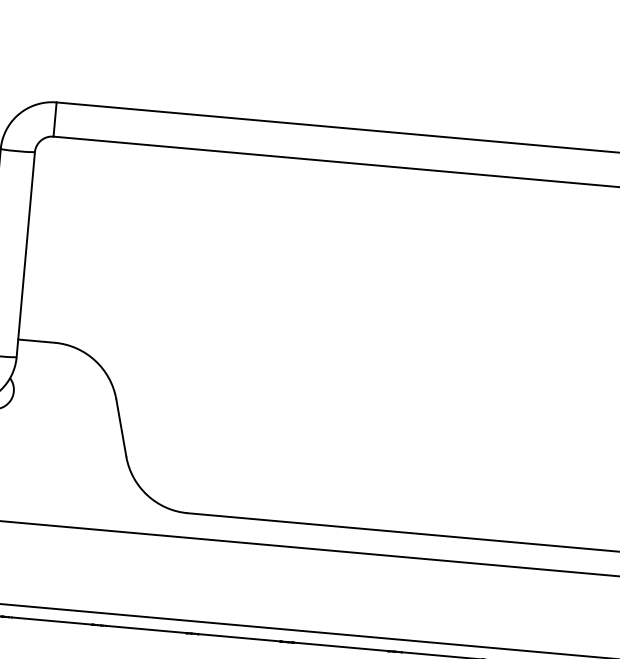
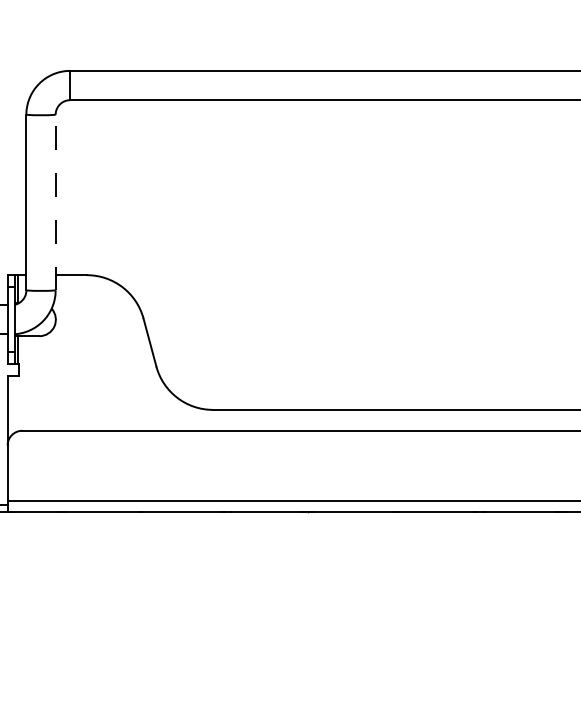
line: (25, 254) -> (55, 202), solid -> dashed

